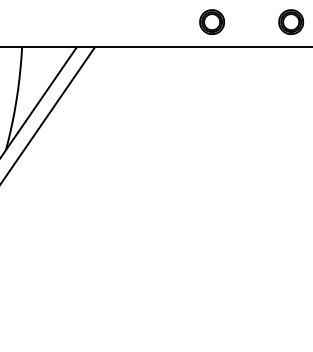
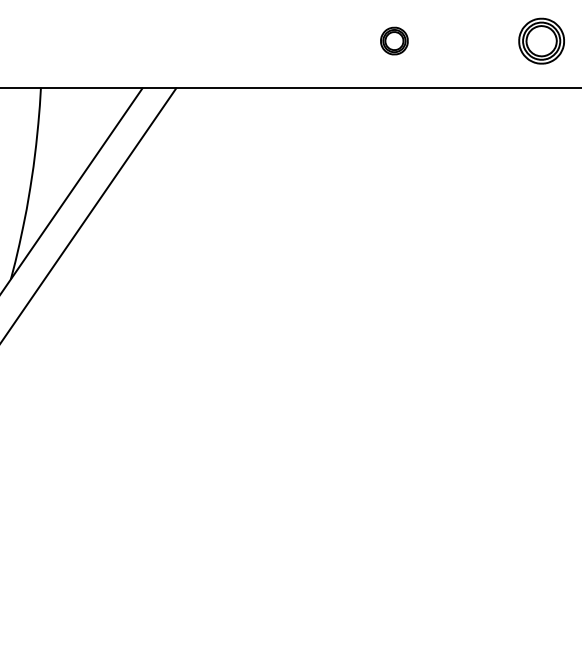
part: (211, 21) -> (393, 40), size x0.6

